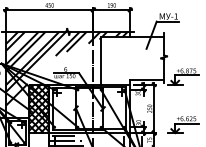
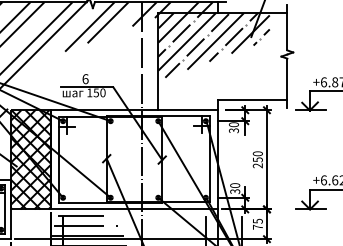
hatch: (128, 52) -> (214, 44), added

